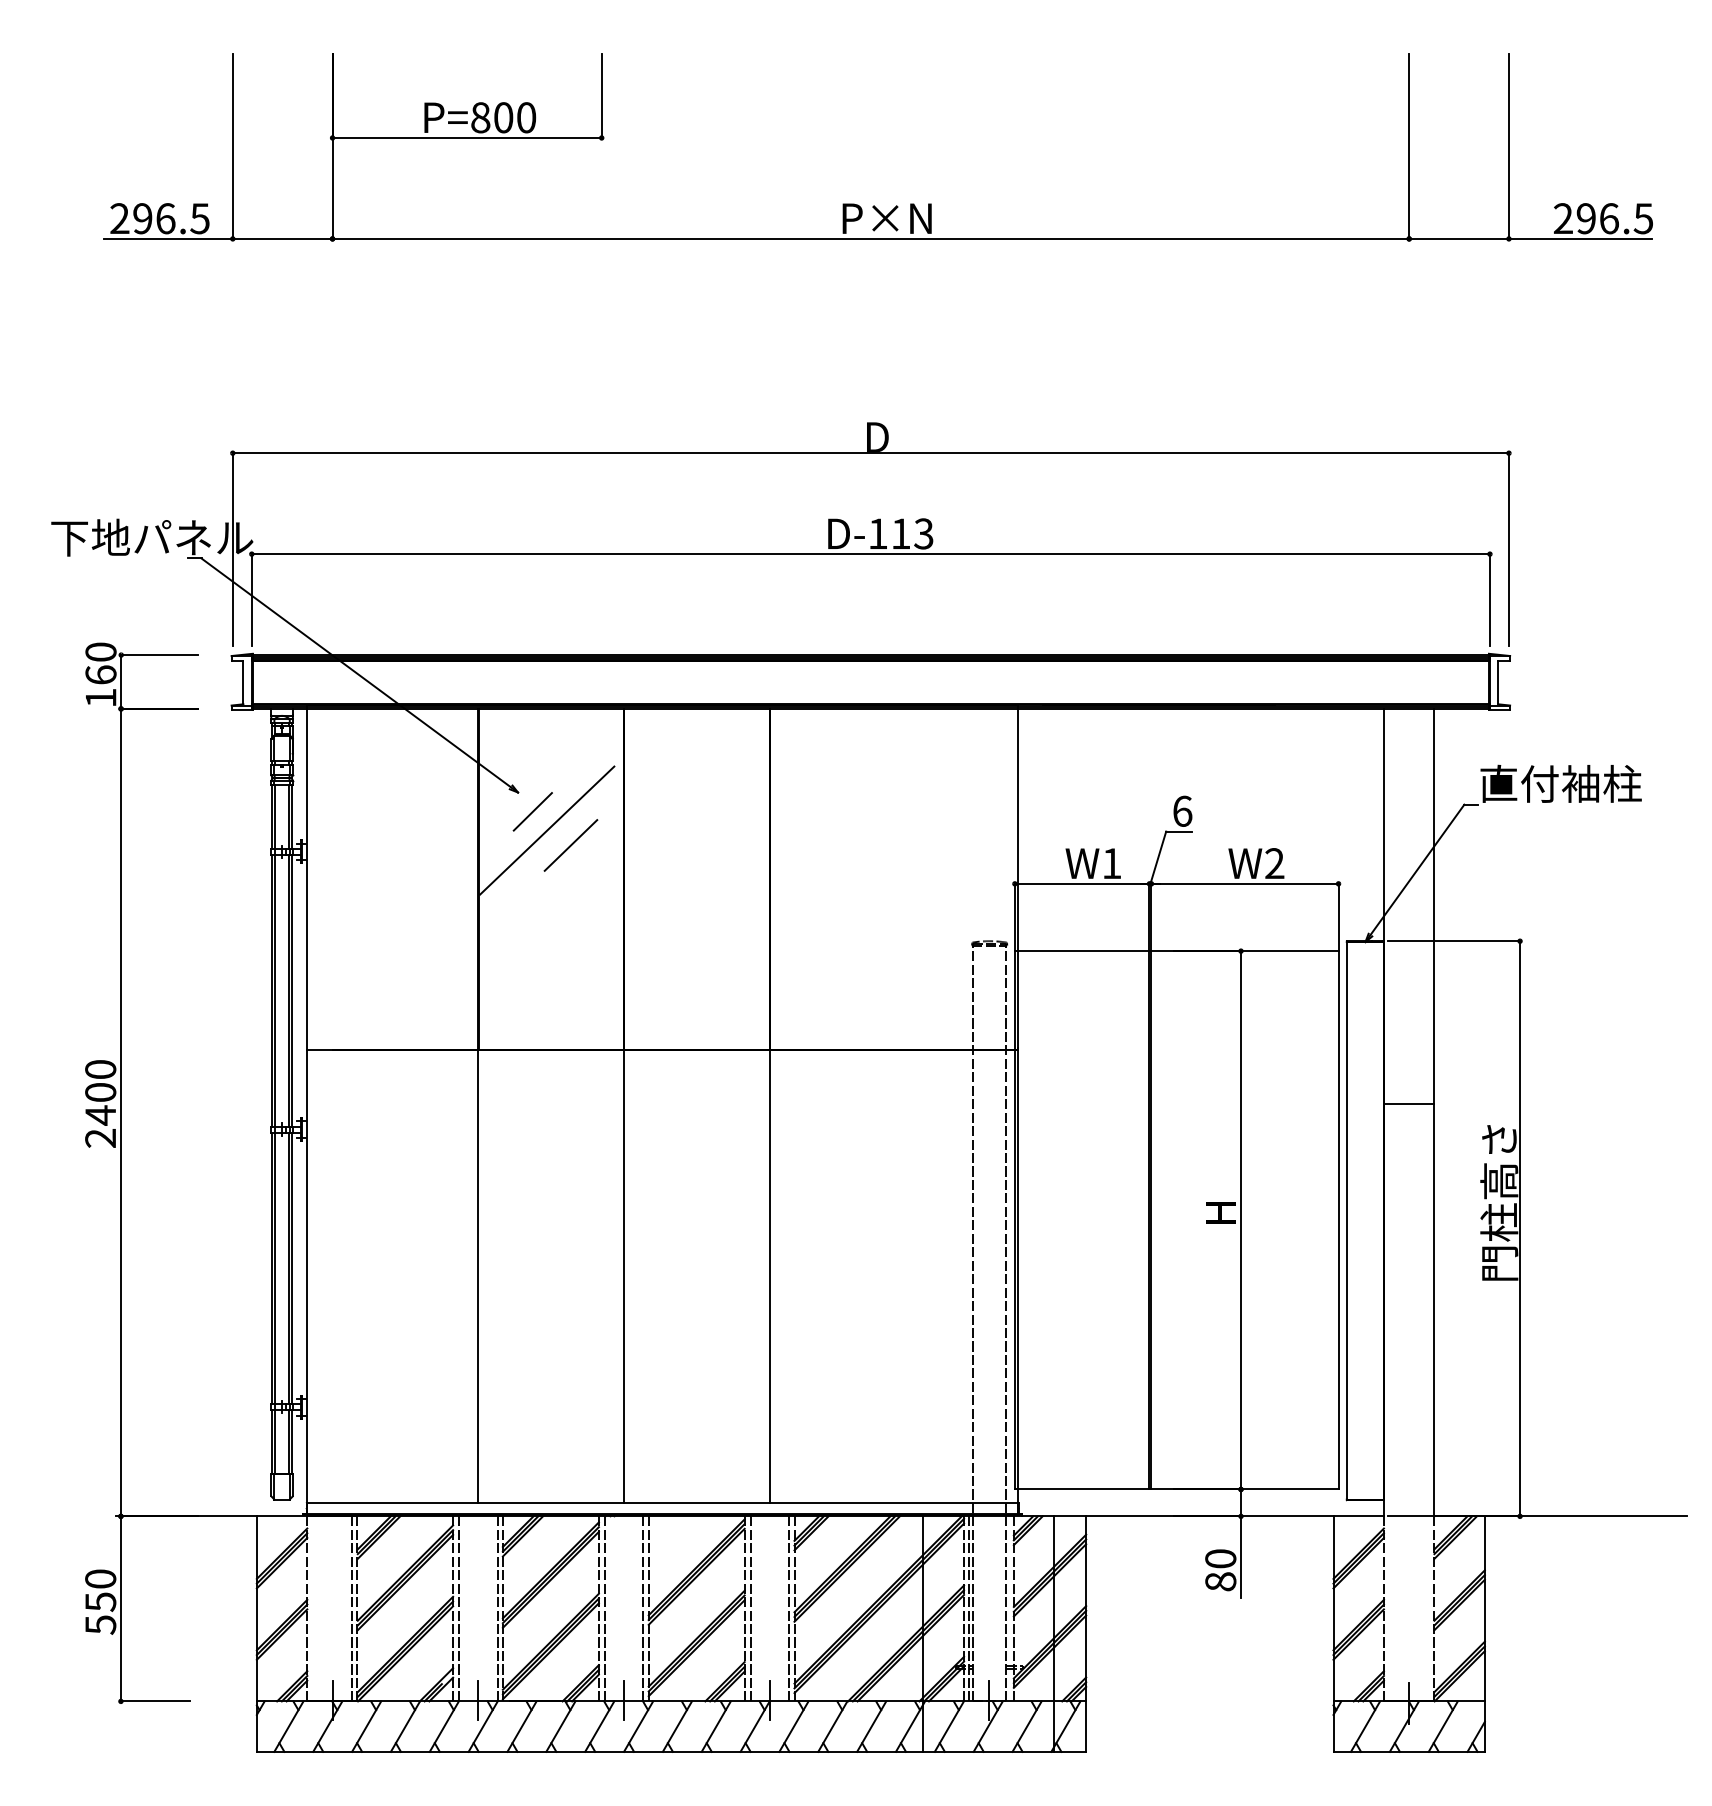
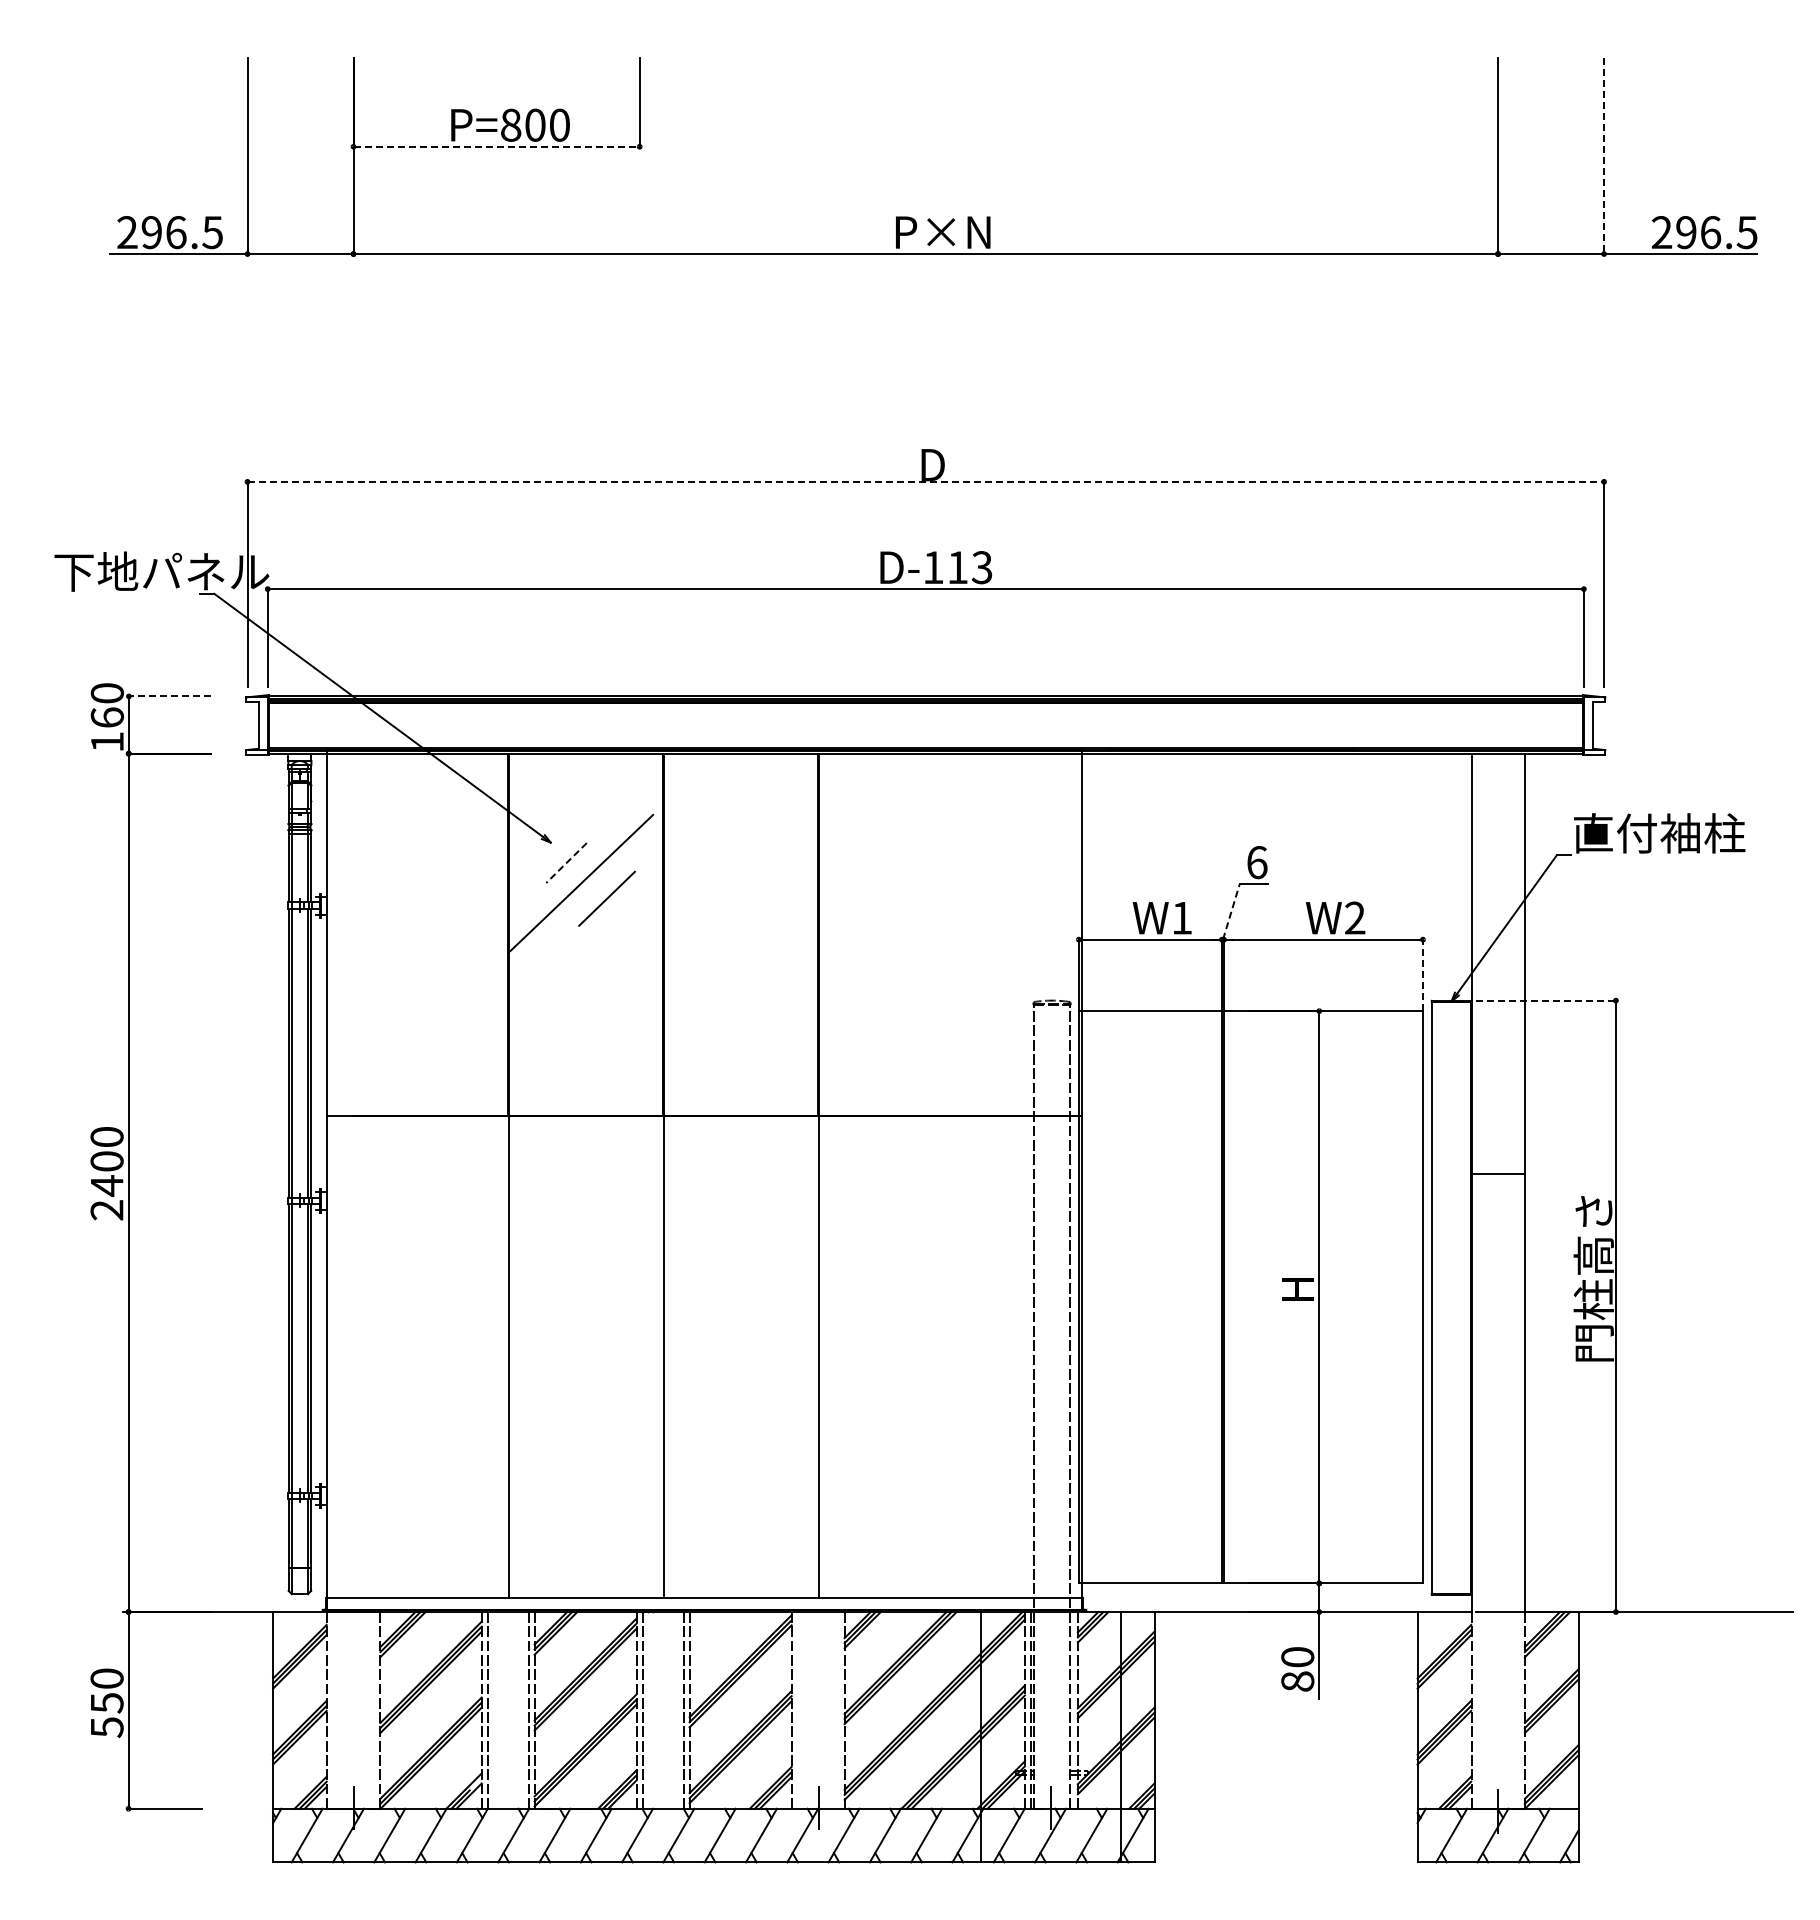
line: (467, 137) -> (497, 146), solid -> dashed
line: (1509, 147) -> (1604, 156), solid -> dashed
line: (871, 452) -> (926, 481), solid -> dashed
line: (159, 655) -> (169, 696), solid -> dashed
line: (532, 812) -> (566, 863), solid -> dashed
line: (1158, 857) -> (1231, 911), solid -> dashed
line: (1338, 917) -> (1422, 975), solid -> dashed
line: (1454, 941) -> (1546, 1000), solid -> dashed
line: (351, 1608) -> (373, 1710), removed
line: (751, 1608) -> (798, 1710), removed
line: (788, 1608) -> (838, 1710), removed
line: (478, 1700) -> (508, 1807), removed
line: (624, 1700) -> (663, 1807), removed

